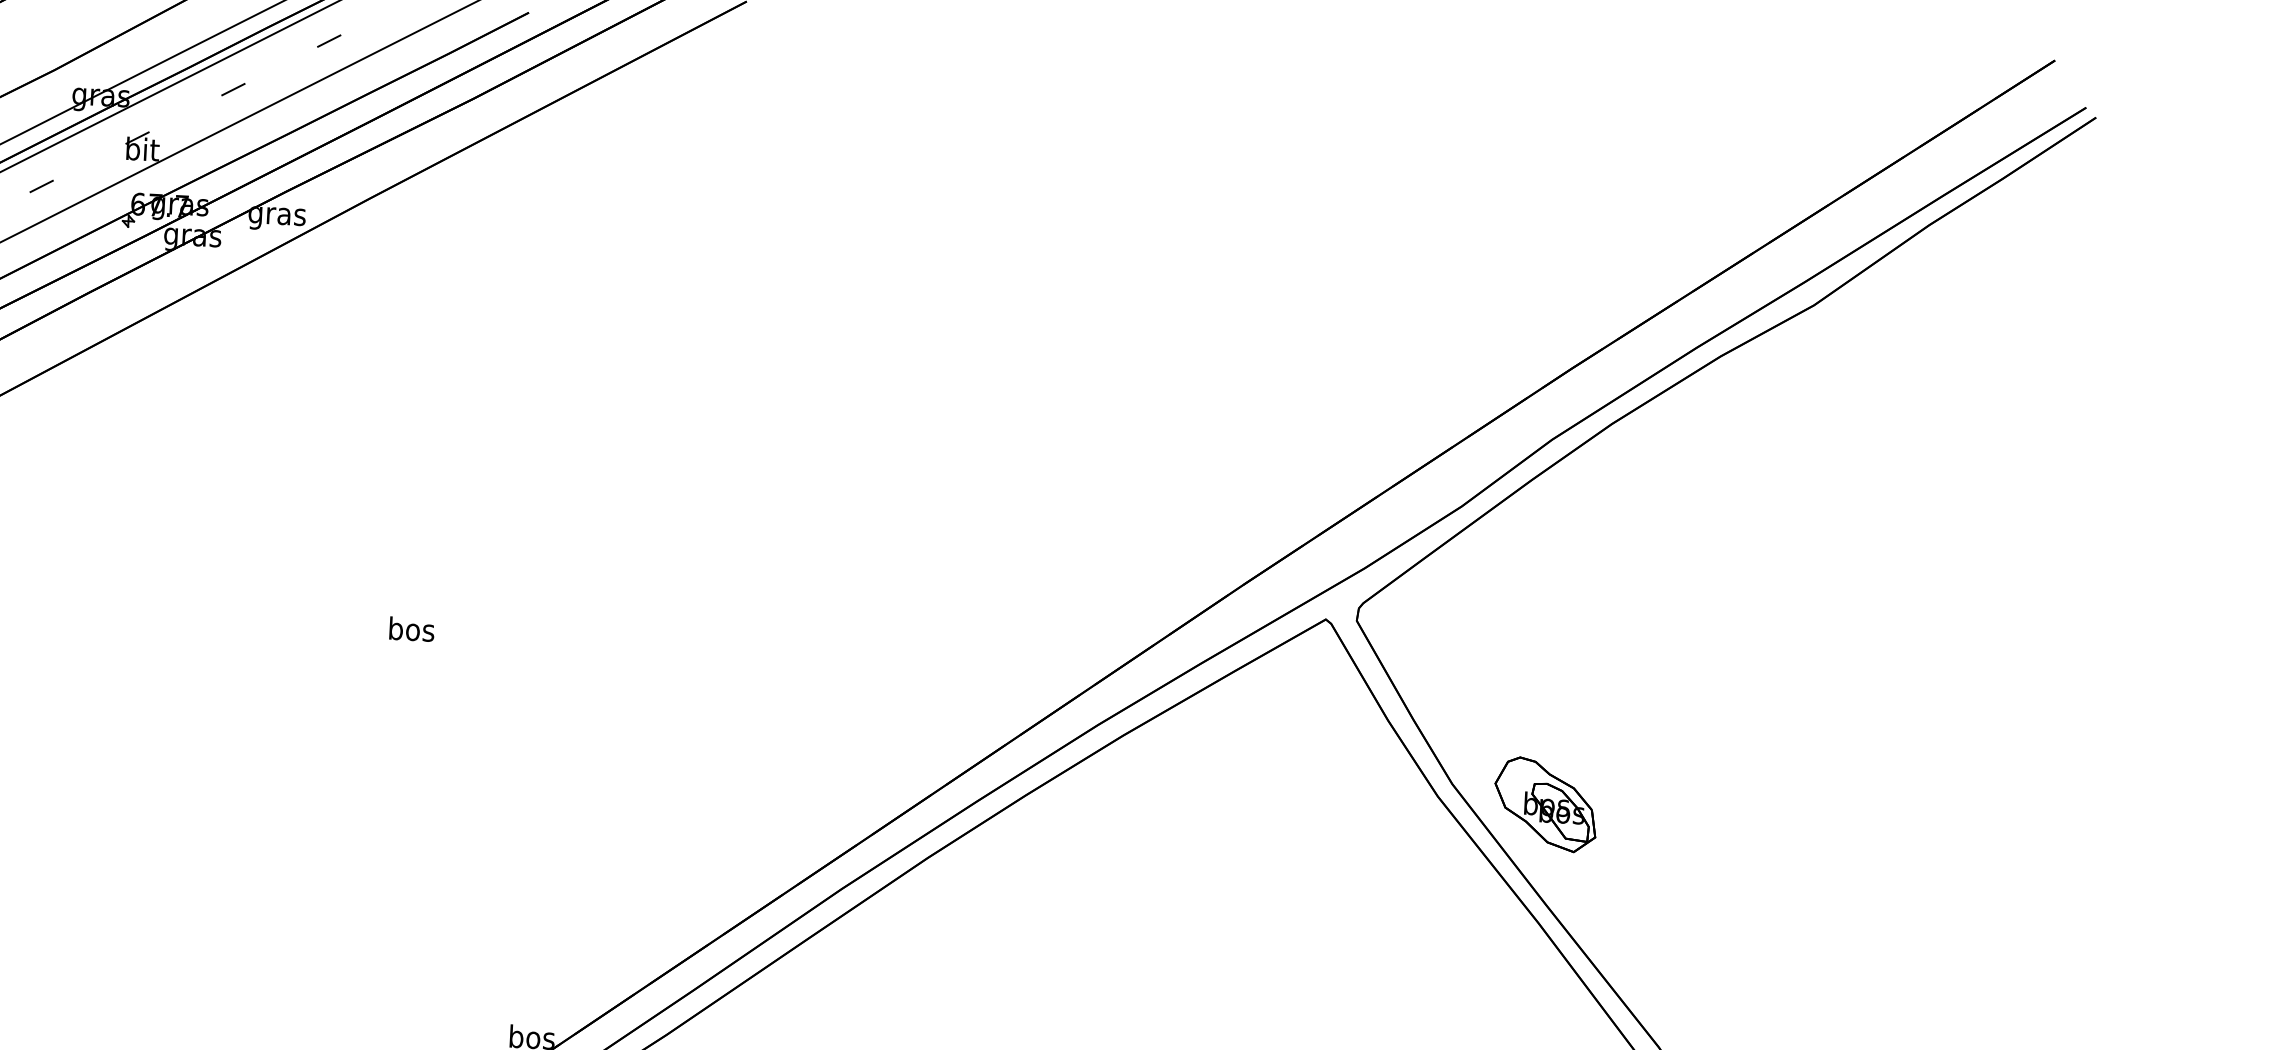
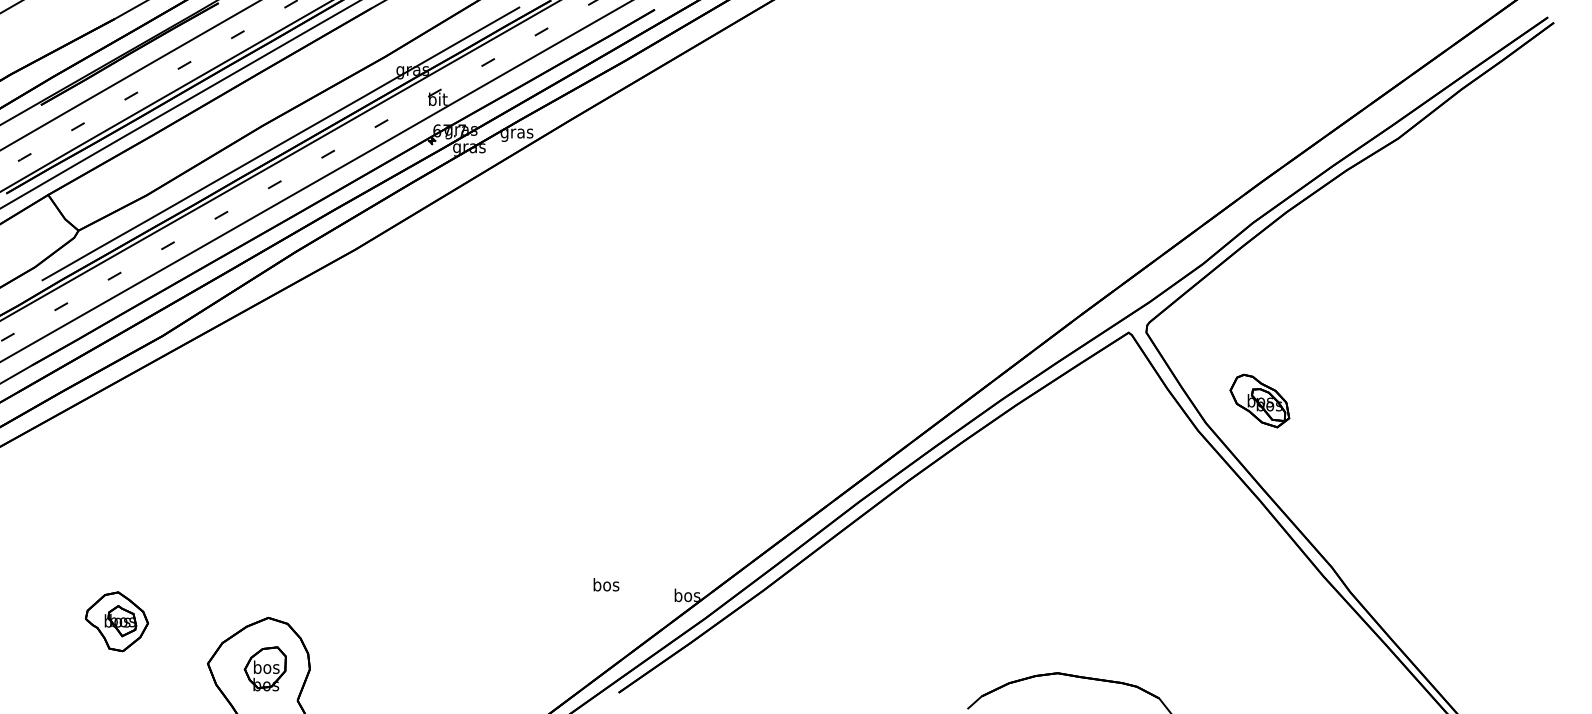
text: (412, 628) -> (606, 584), moved
part: (1545, 803) -> (1259, 400), moved

